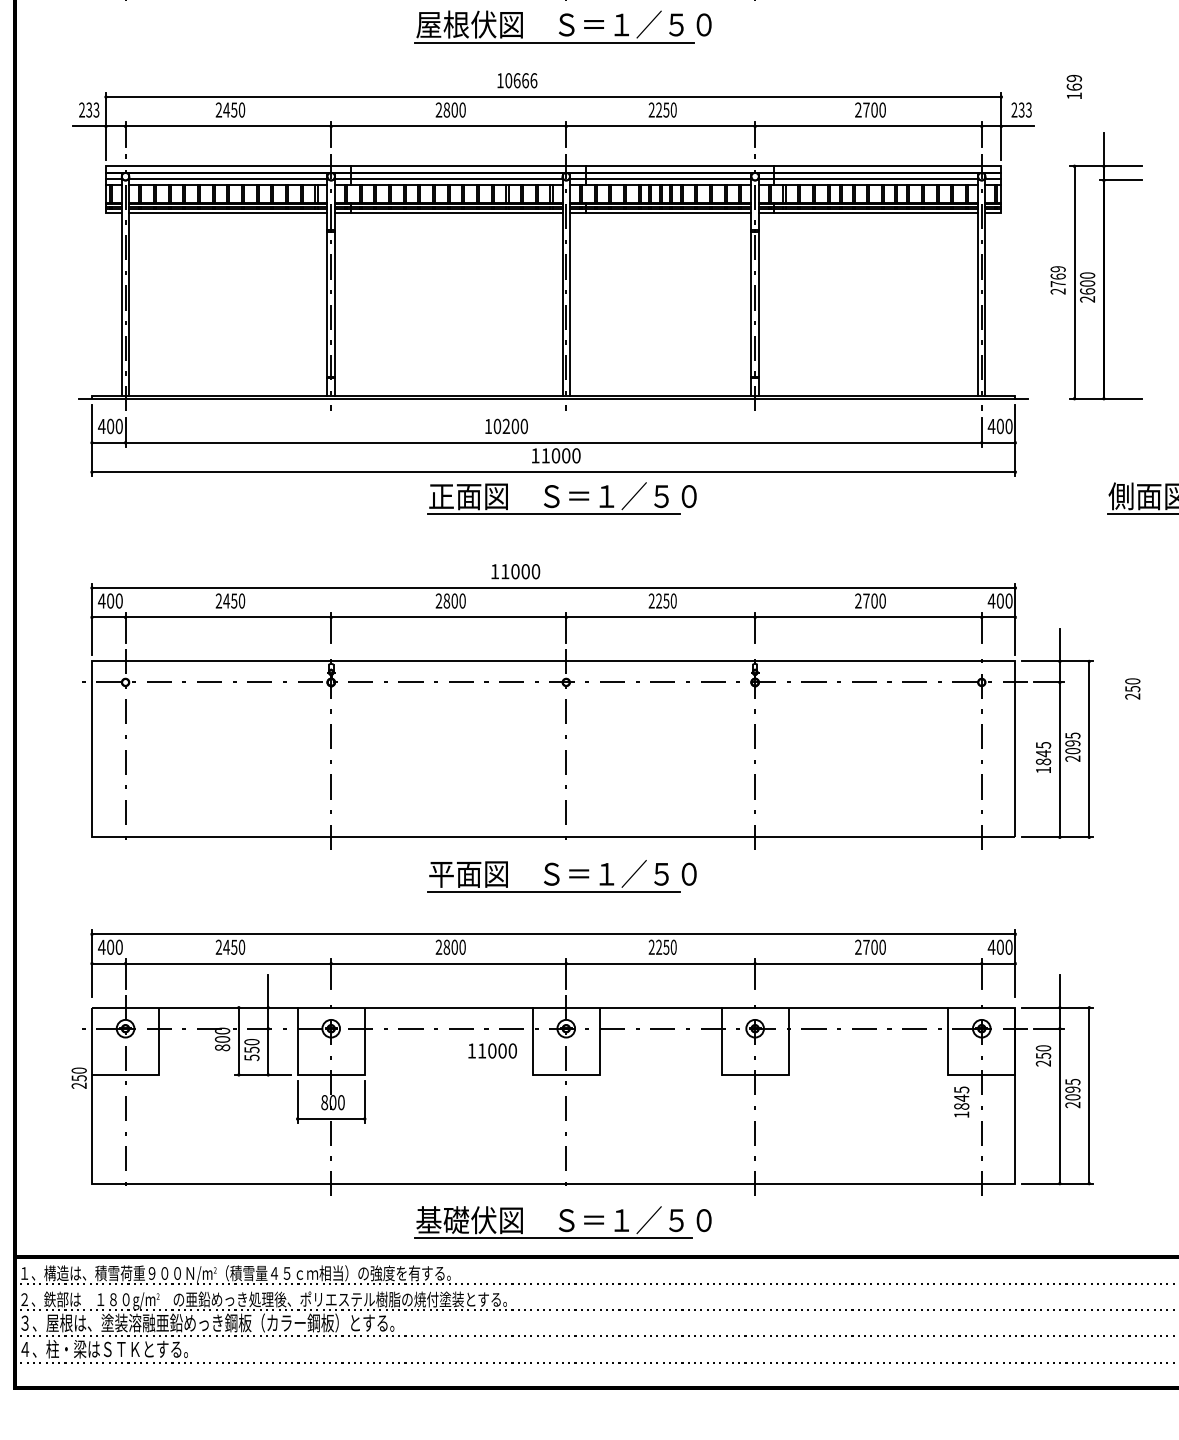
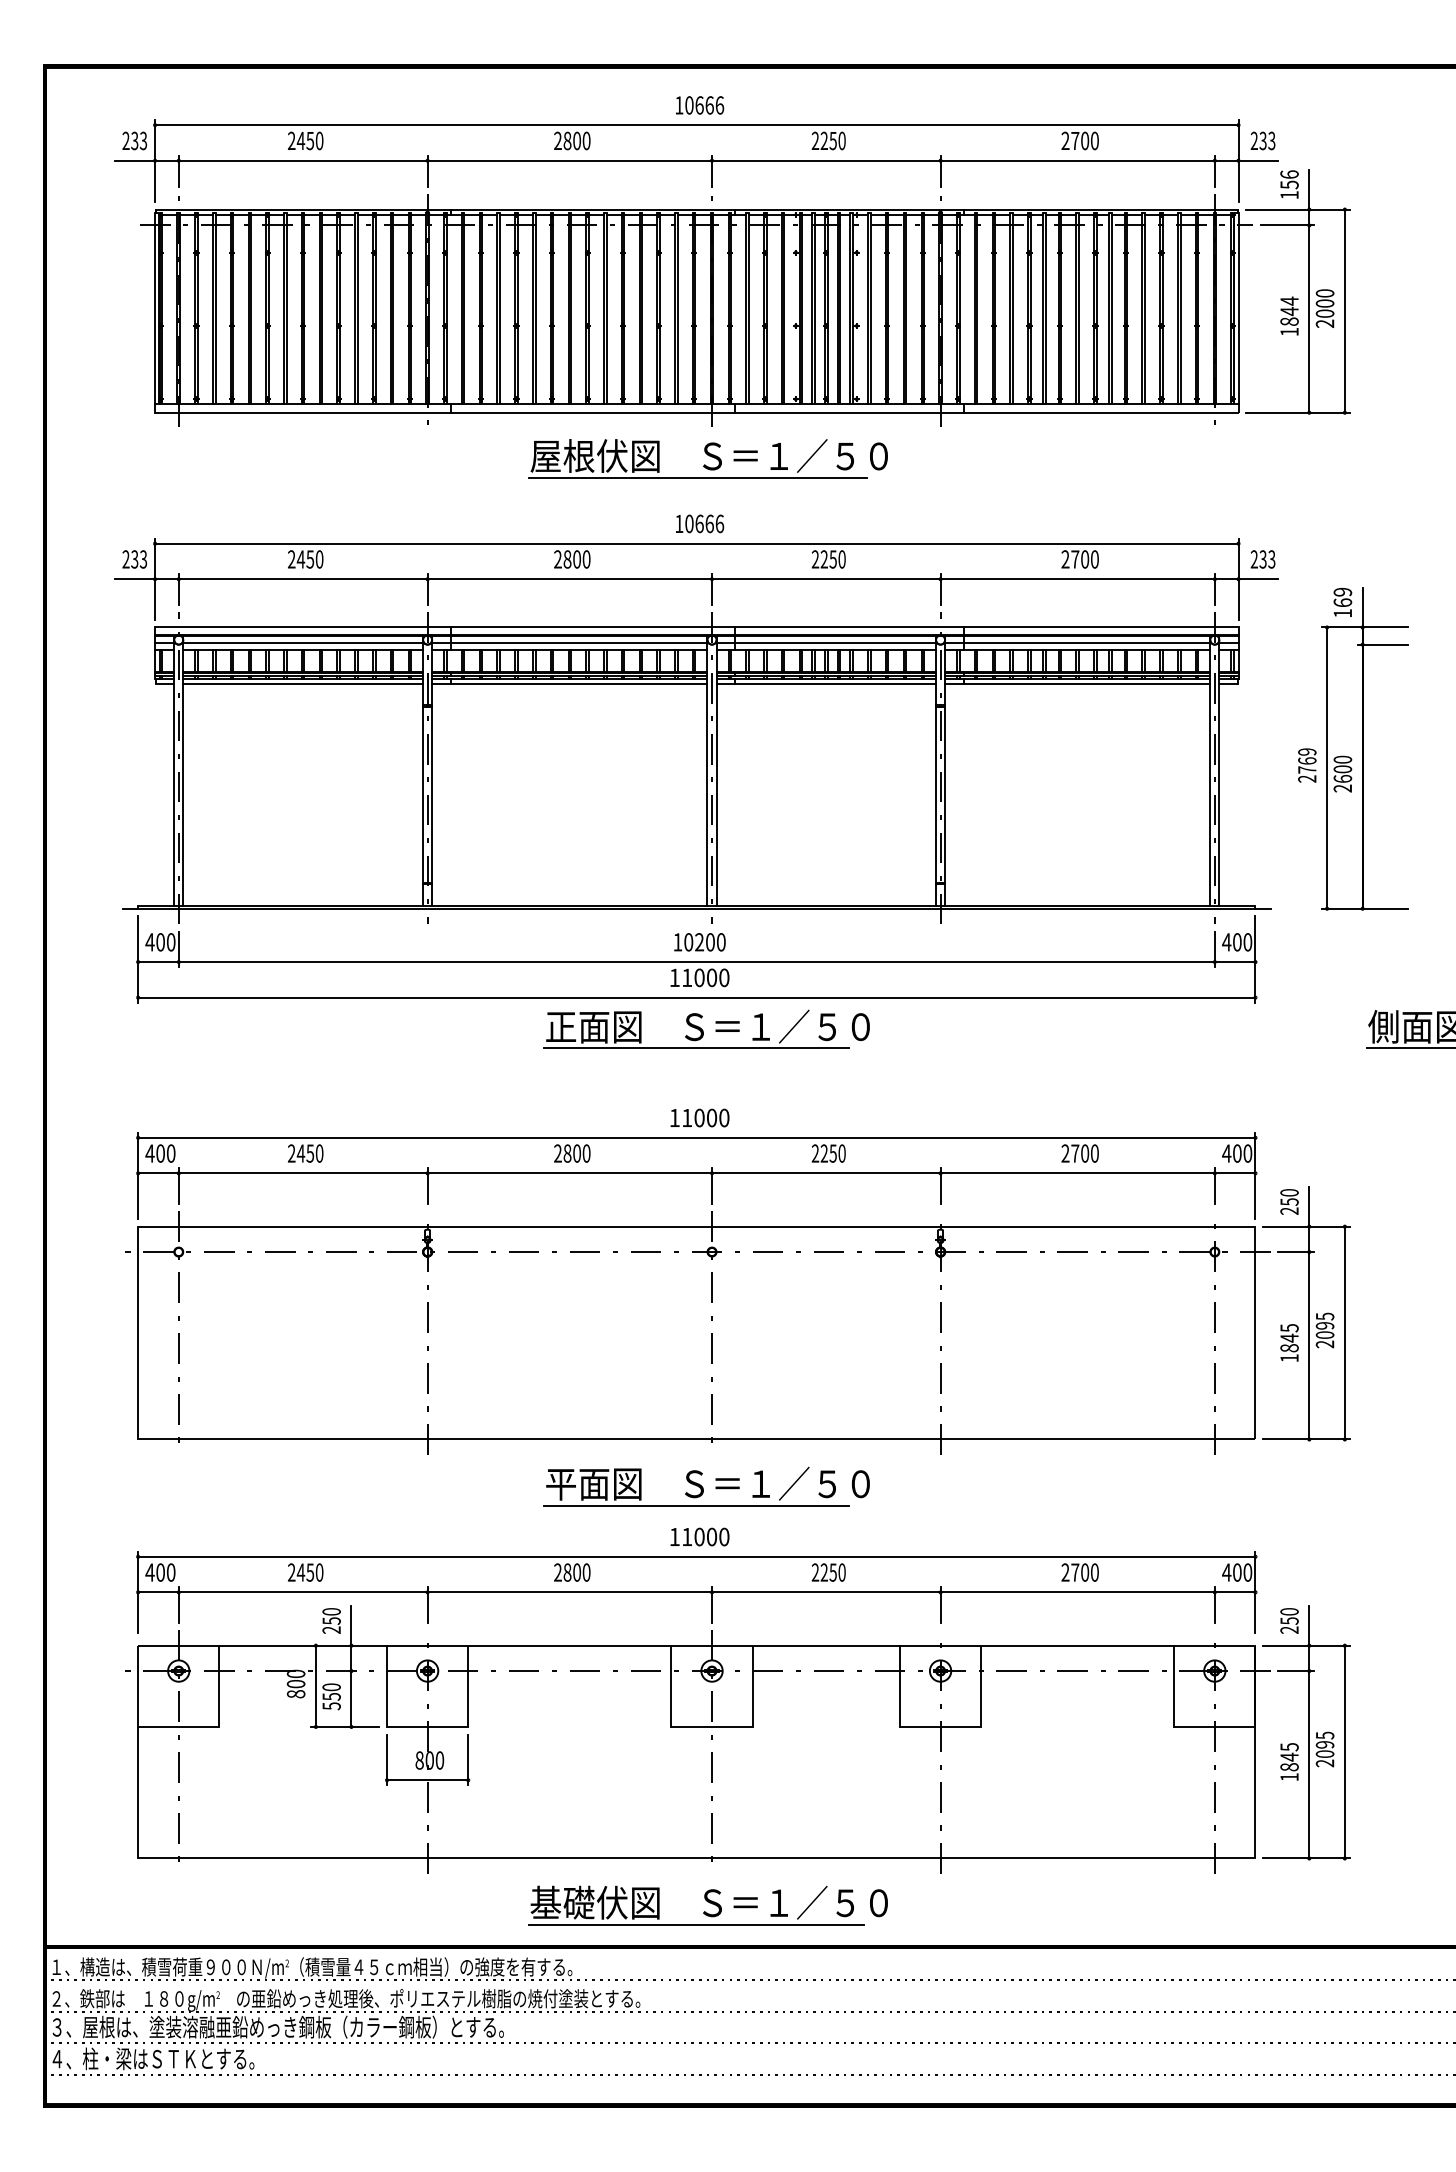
text: (517, 80) -> (700, 523), moved
text: (1074, 86) -> (1342, 602), moved
text: (506, 426) -> (699, 942), moved
text: (515, 571) -> (699, 1117), moved
text: (1132, 688) -> (1289, 1201), moved
text: (492, 1050) -> (699, 1536), moved
text: (1043, 1055) -> (1289, 1620), moved
text: (79, 1077) -> (331, 1620), moved
text: (961, 1101) -> (1289, 1761), moved

